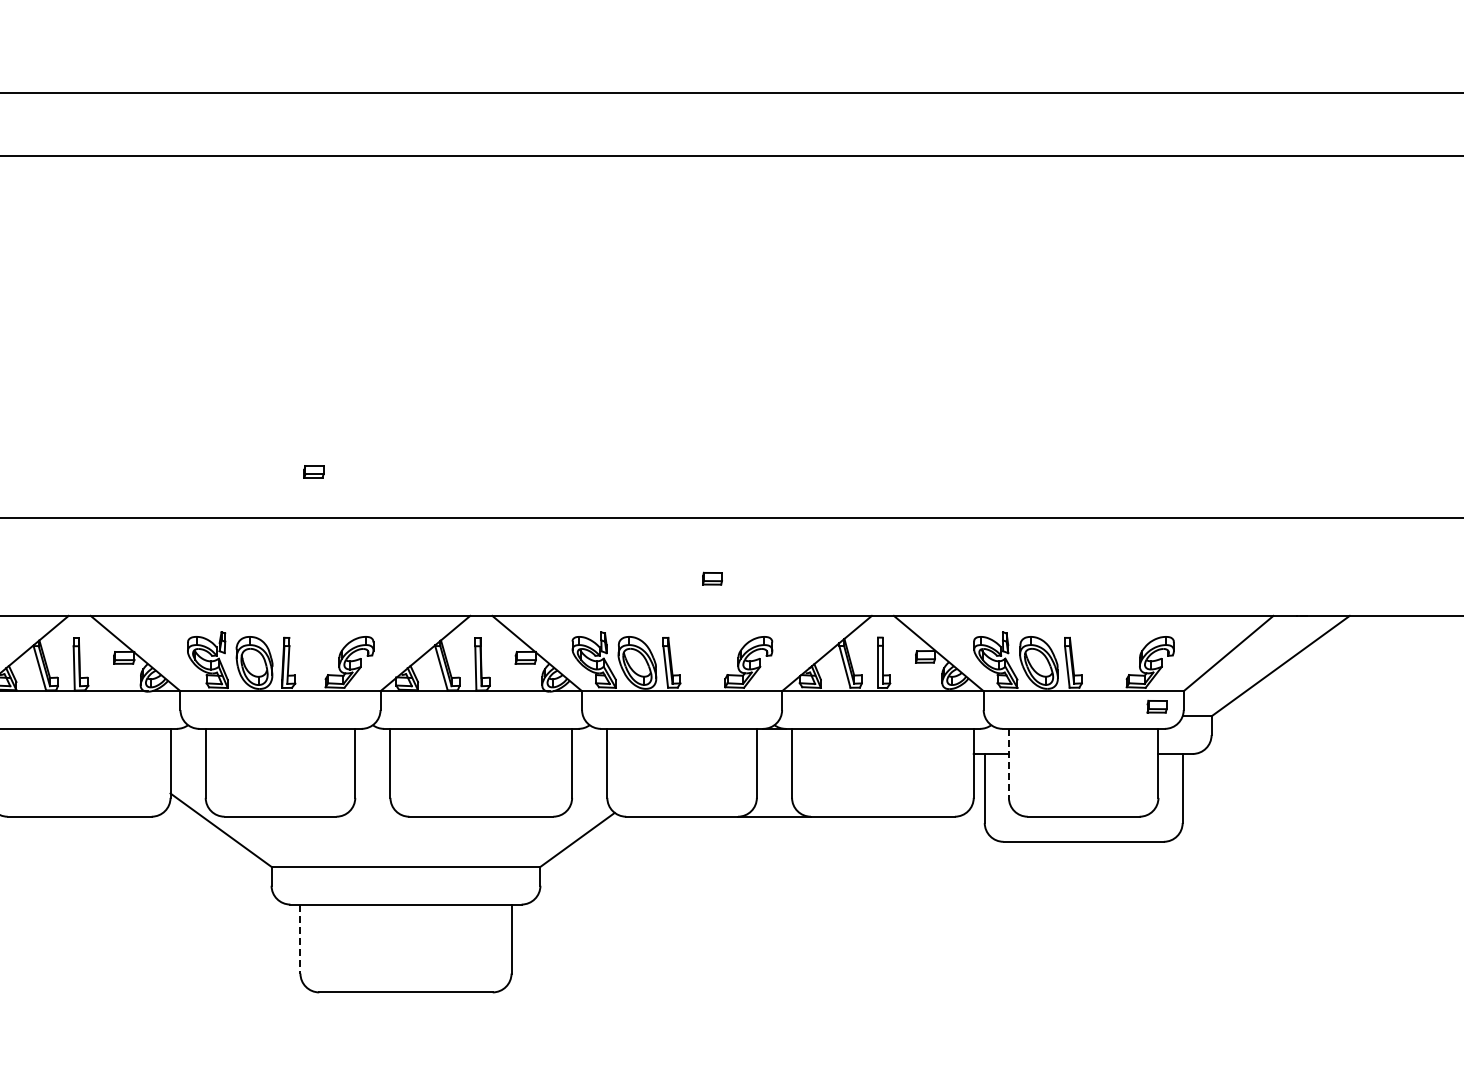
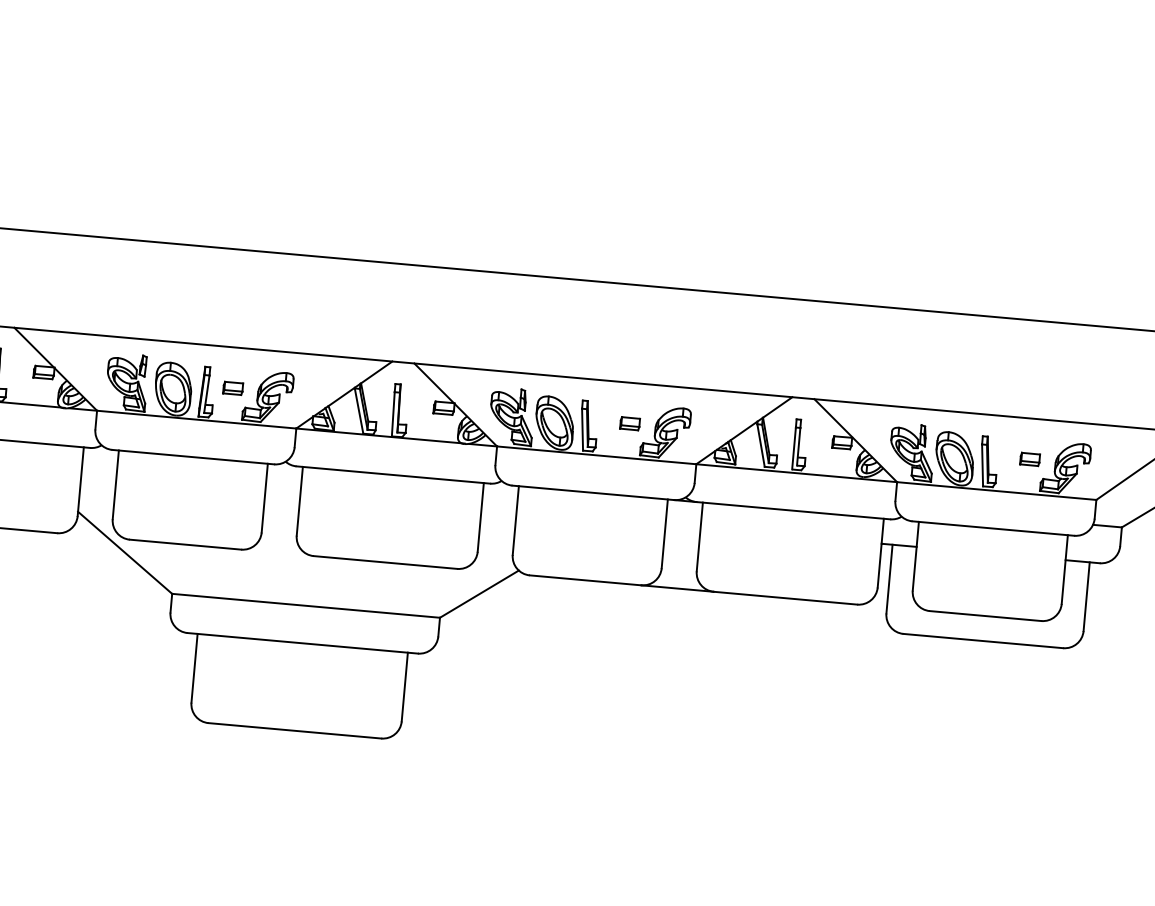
part: (313, 471) -> (232, 388), moved
part: (712, 578) -> (630, 423), moved
part: (1156, 706) -> (1029, 459), moved
line: (1008, 763) -> (915, 556), dashed -> solid
line: (300, 939) -> (194, 668), dashed -> solid

